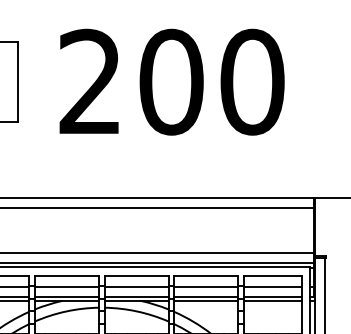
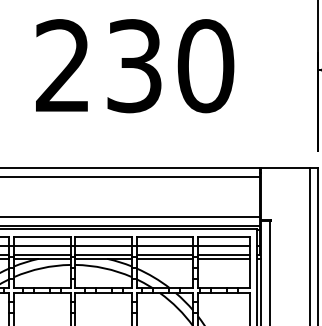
text: (171, 82) -> (134, 66), 200 -> 230

